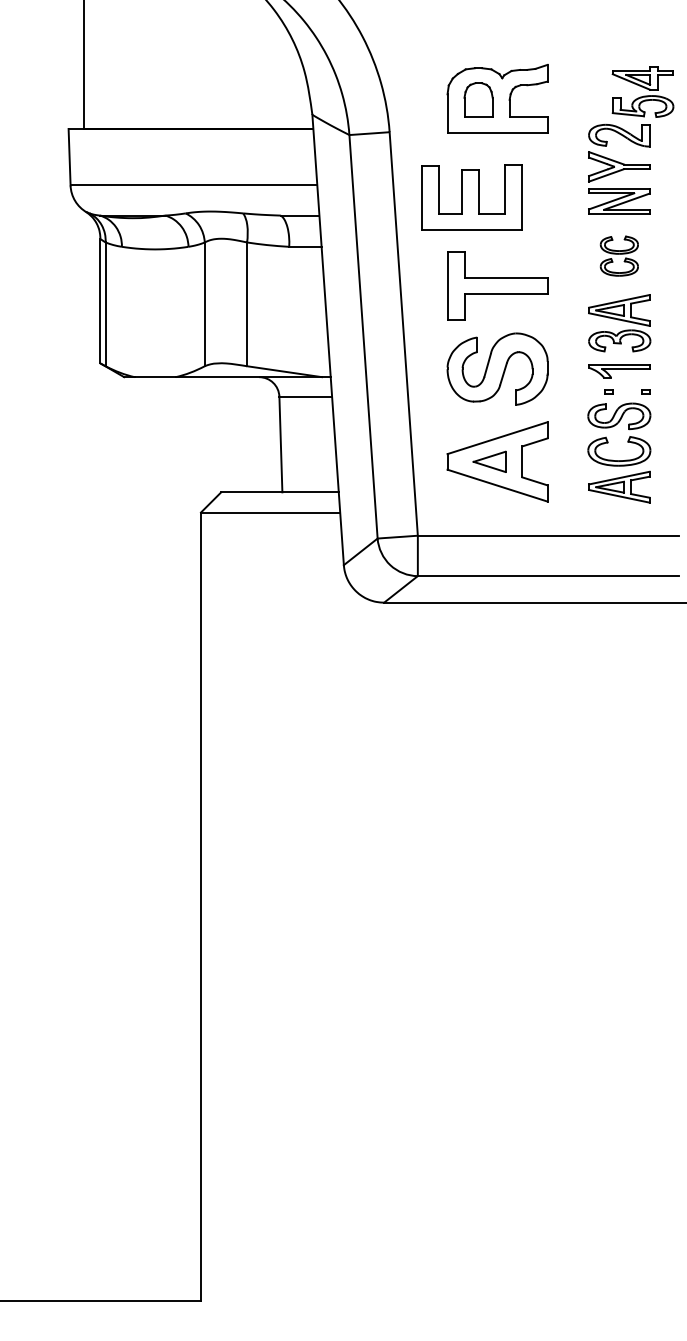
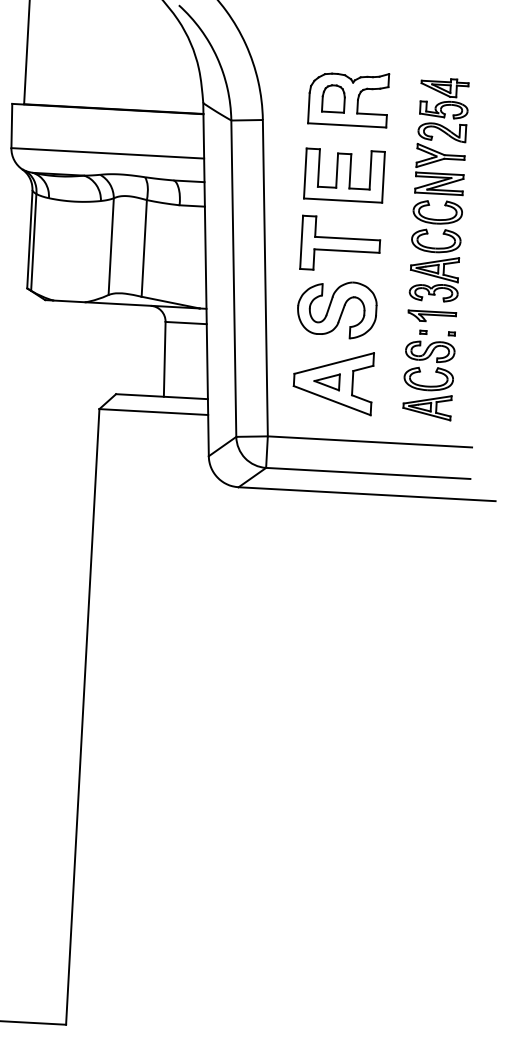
part: (642, 91) -> (444, 97), moved
part: (471, 197) -> (344, 175), moved
part: (619, 255) -> (437, 226), size x1.67

